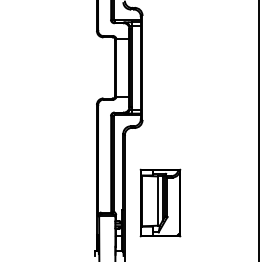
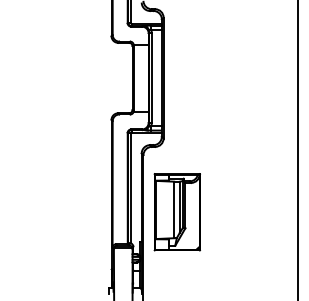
part: (159, 203) -> (176, 212), moved

